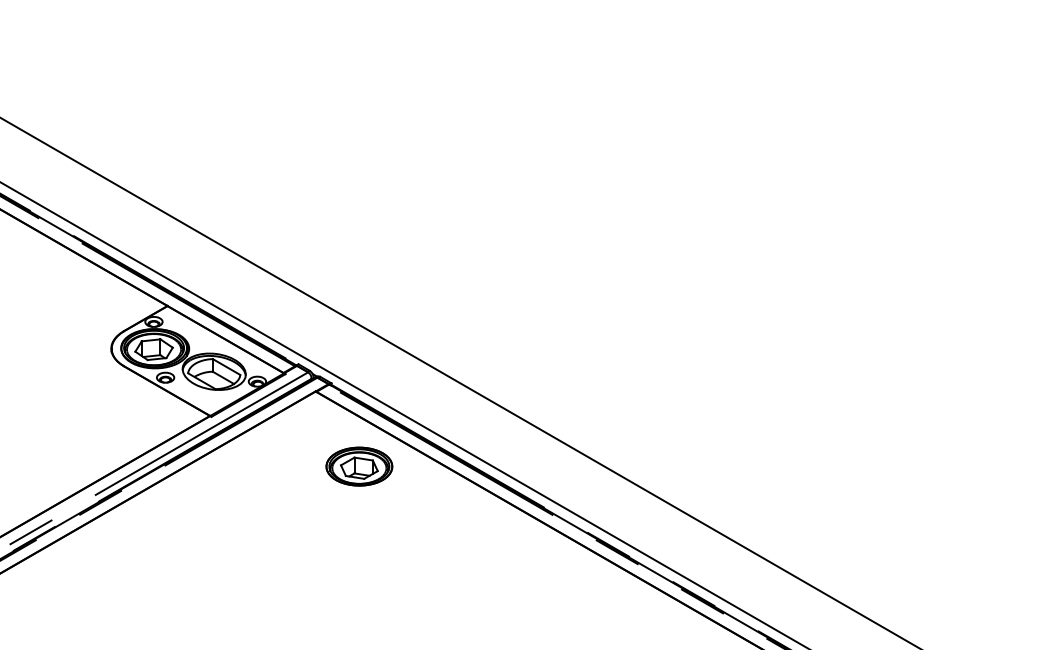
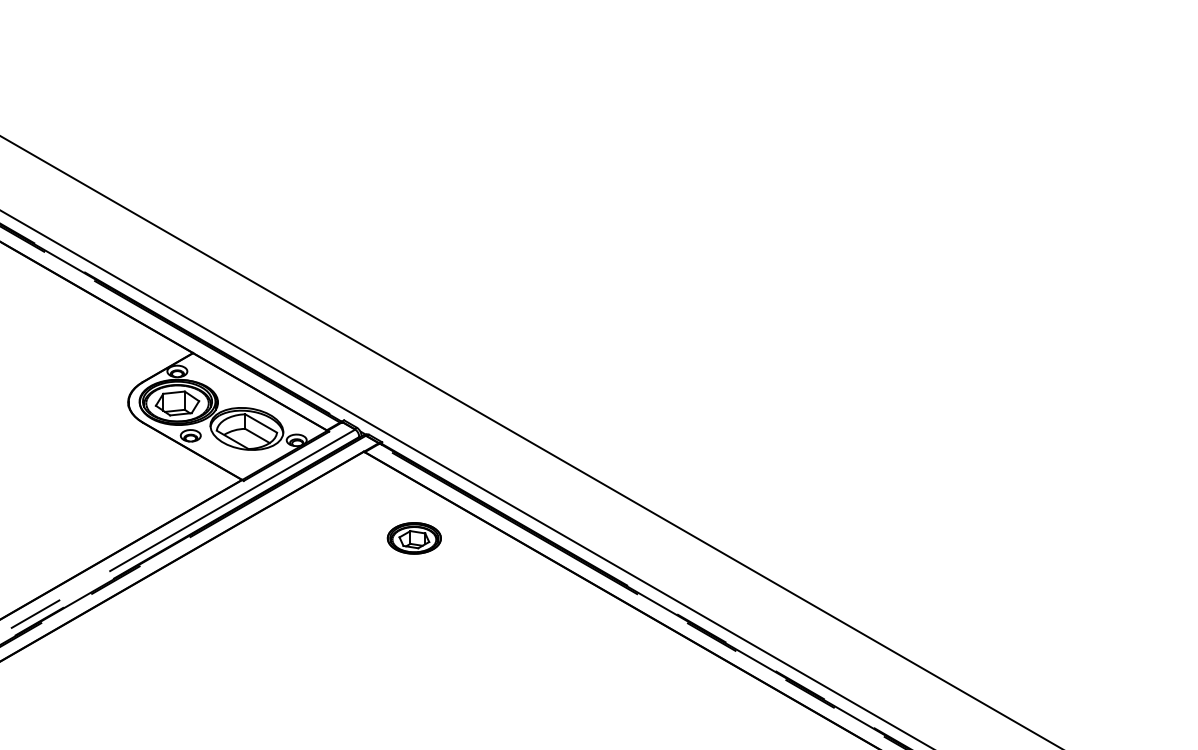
part: (359, 466) -> (414, 538), size x0.7

